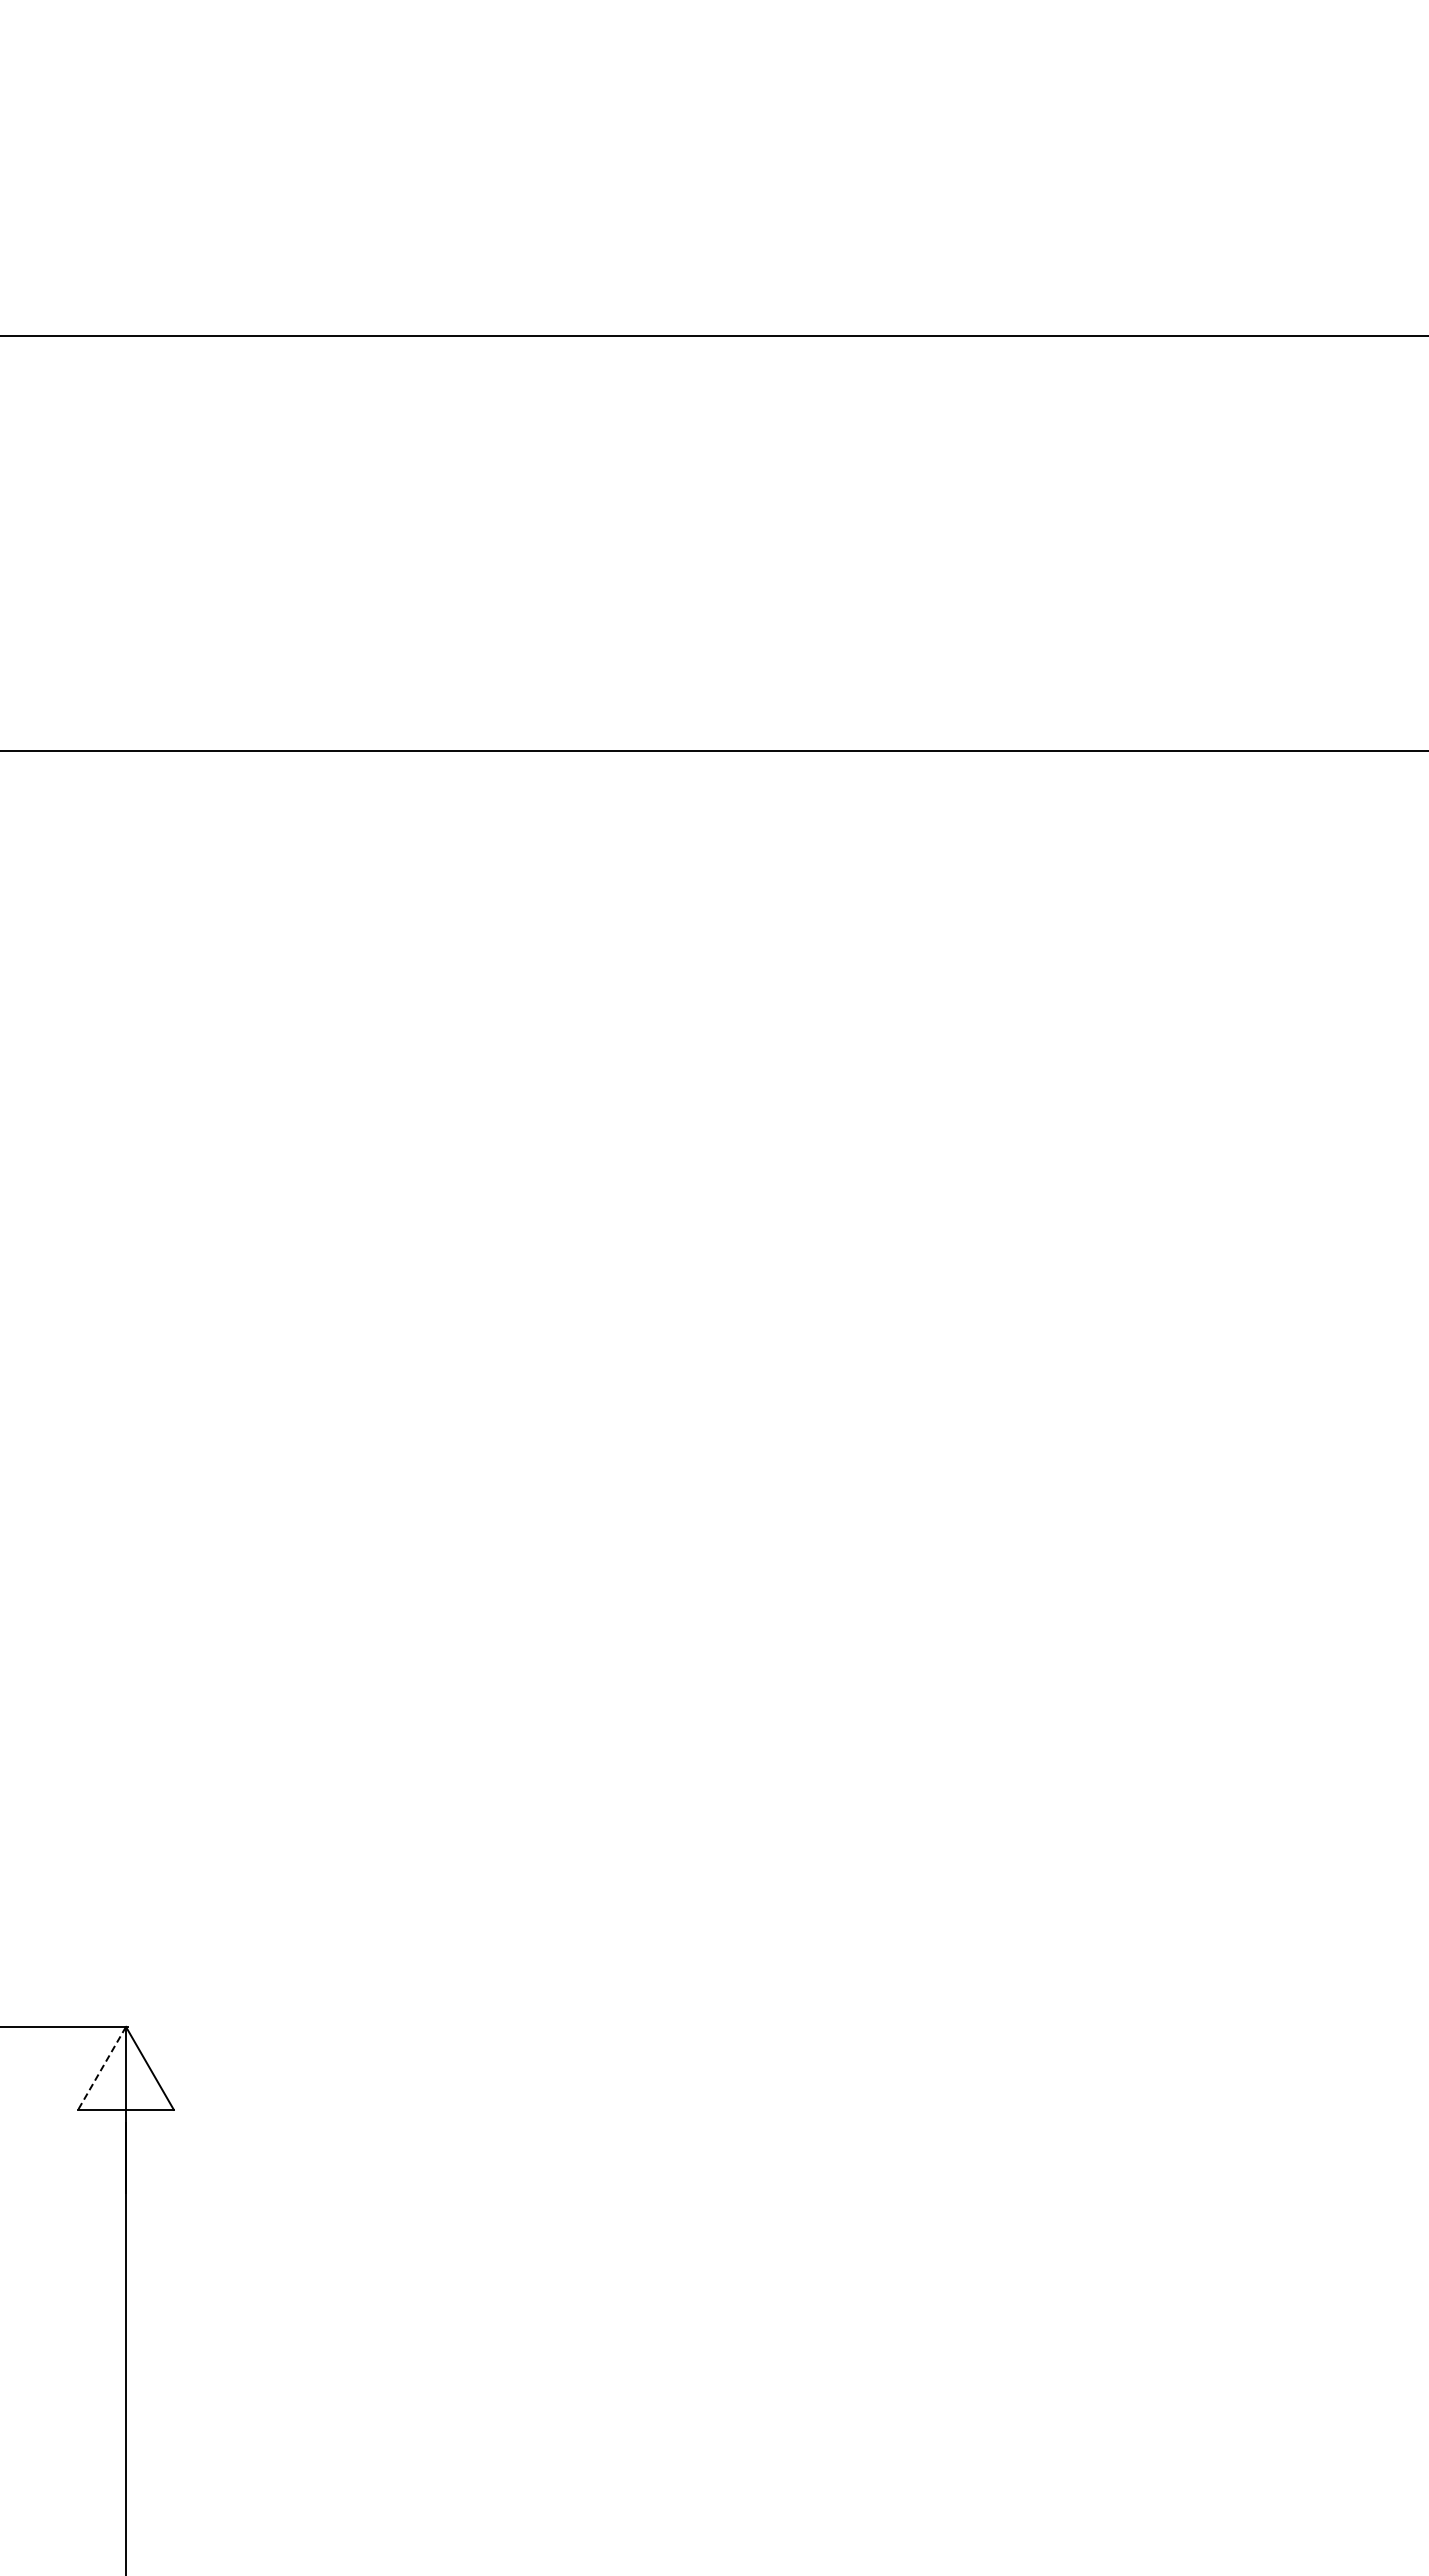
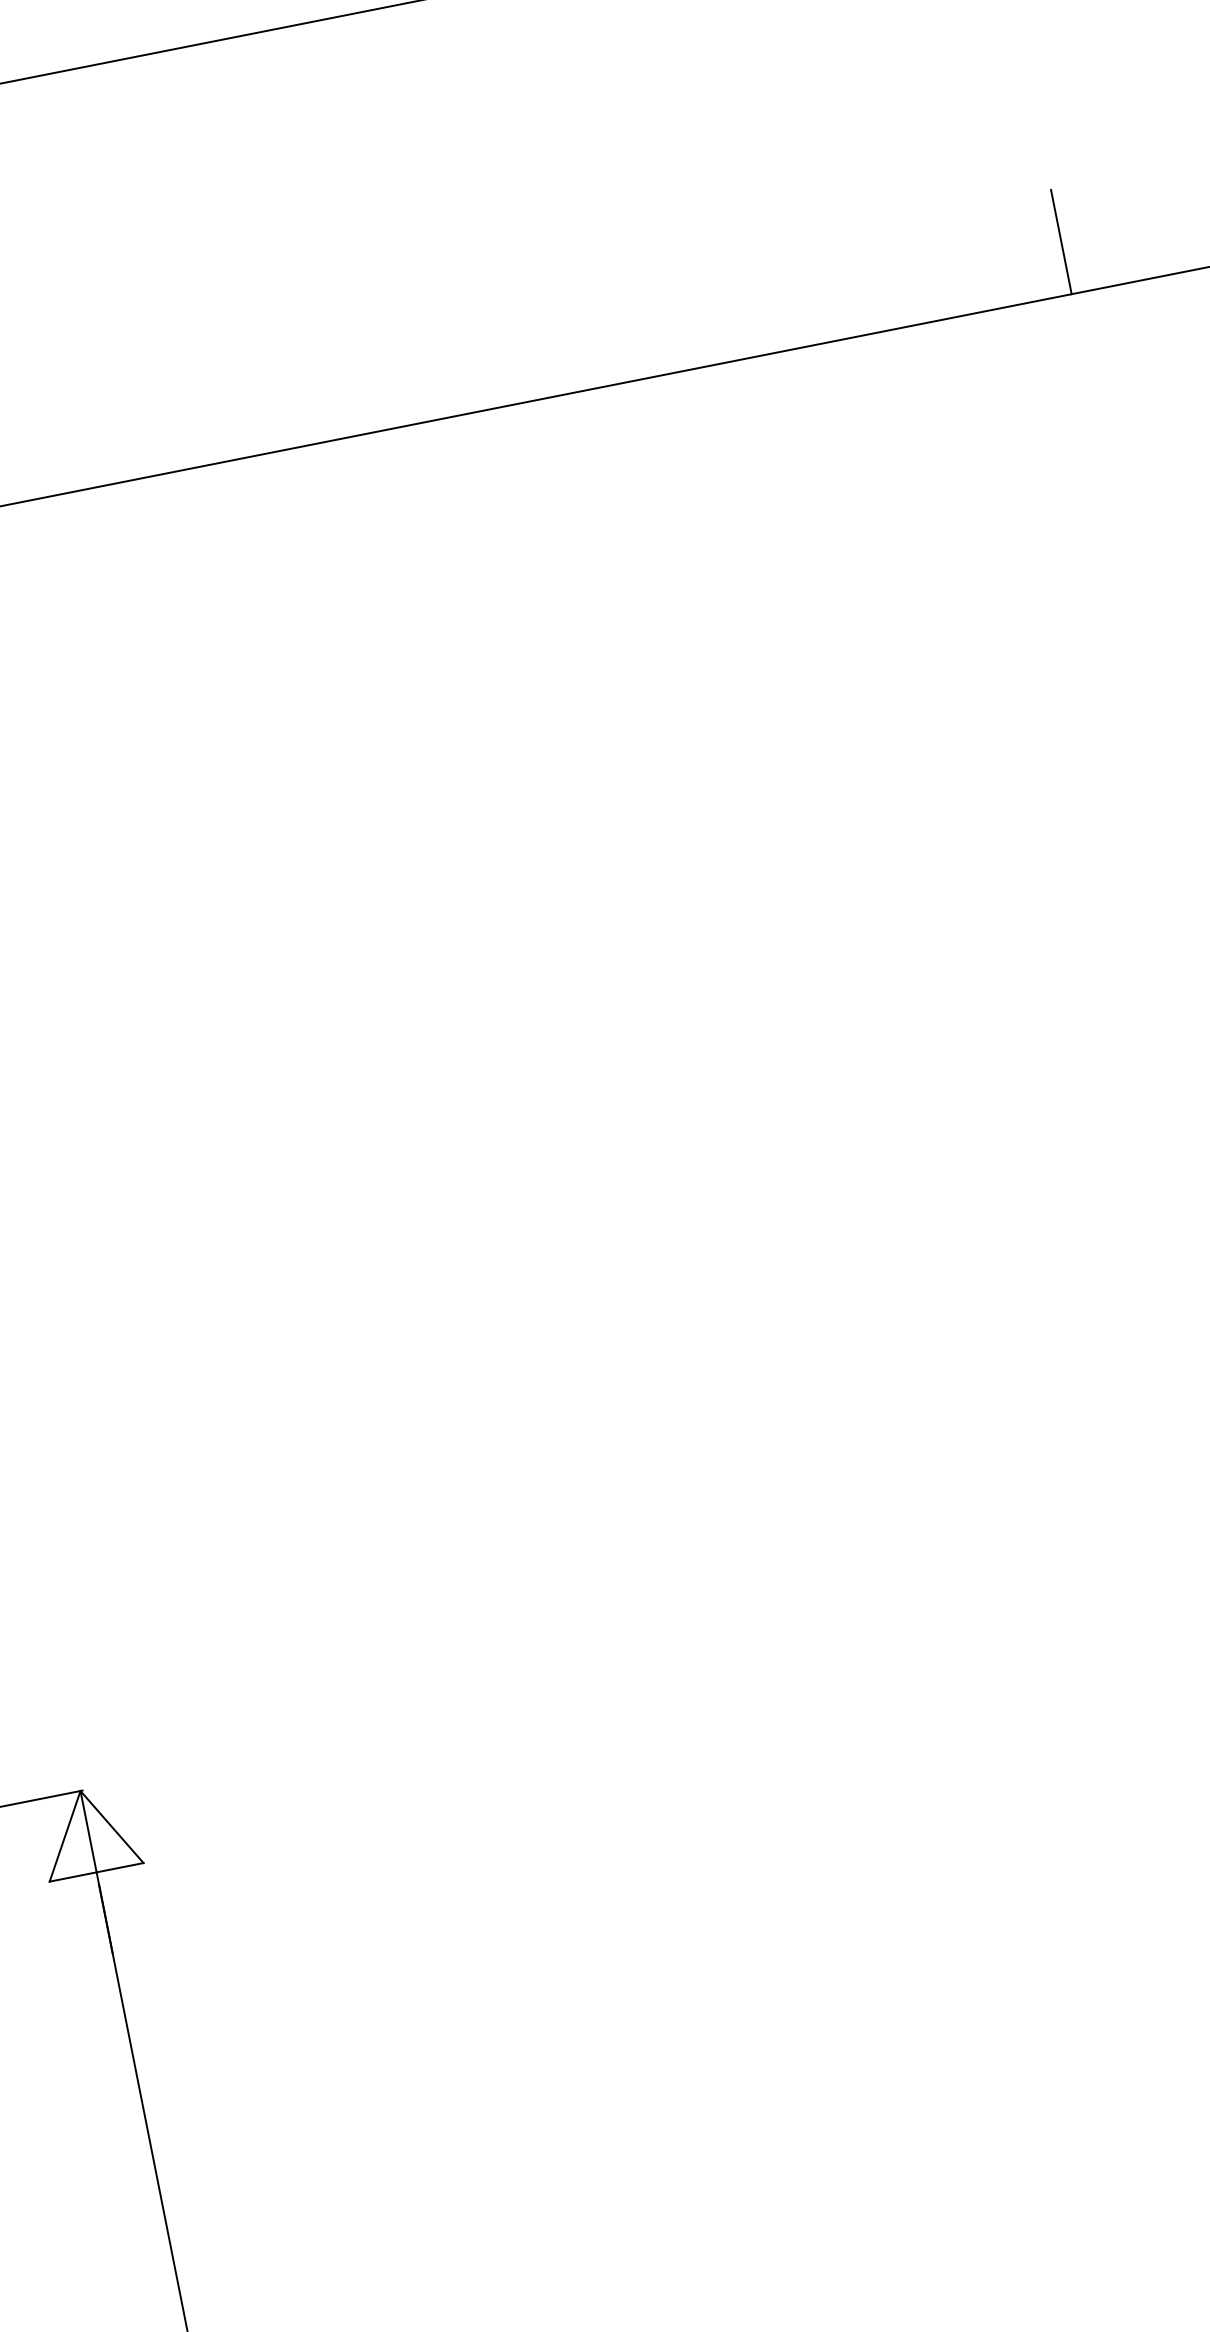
line: (1389, 697) -> (1061, 241), added
line: (102, 2068) -> (65, 1836), dashed -> solid

